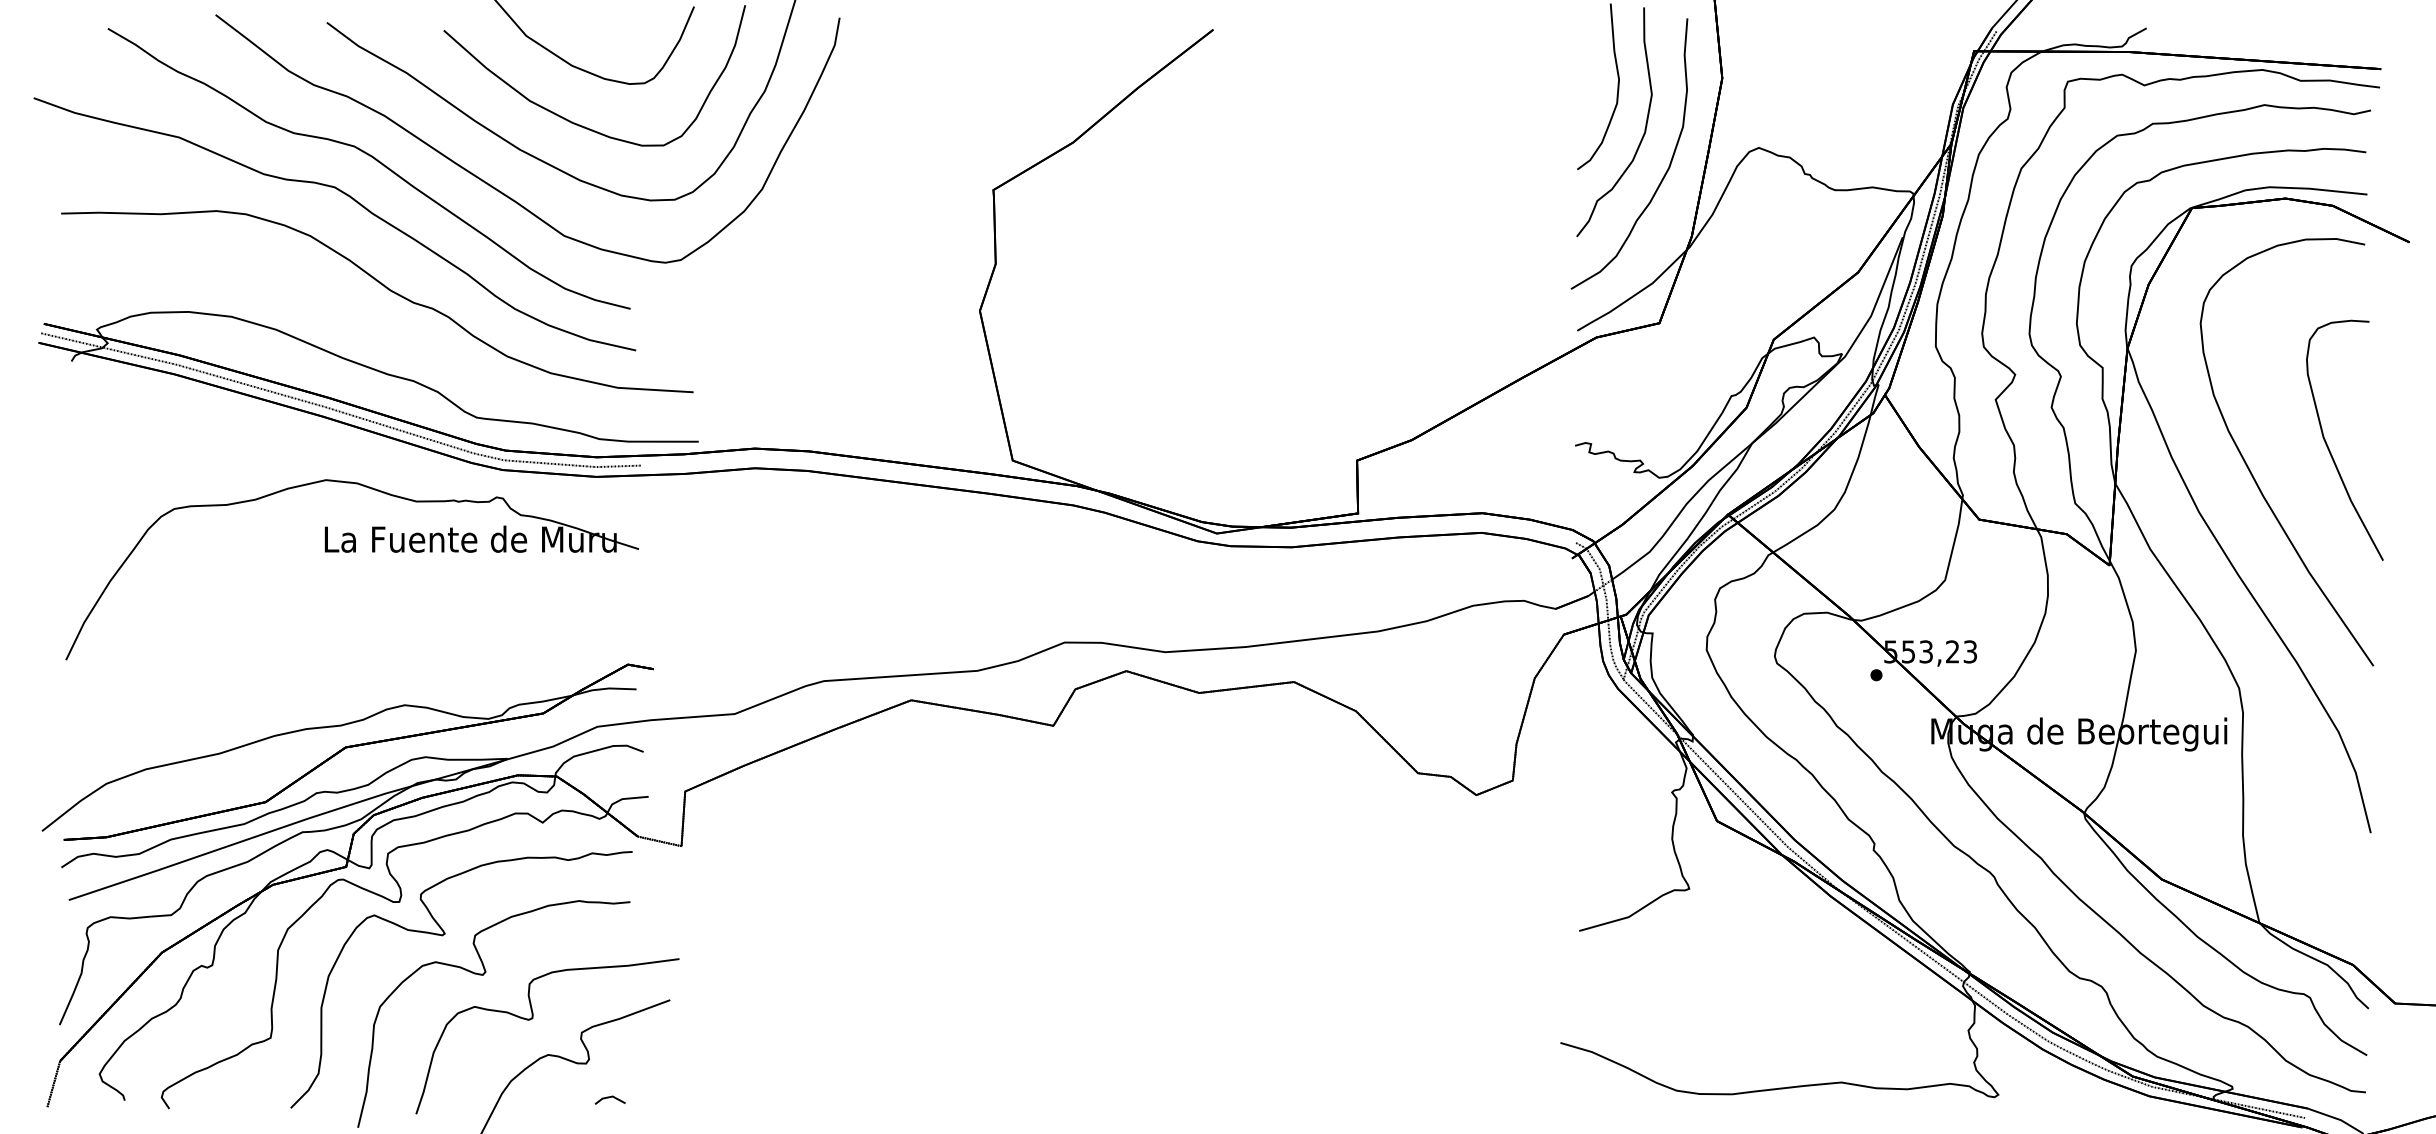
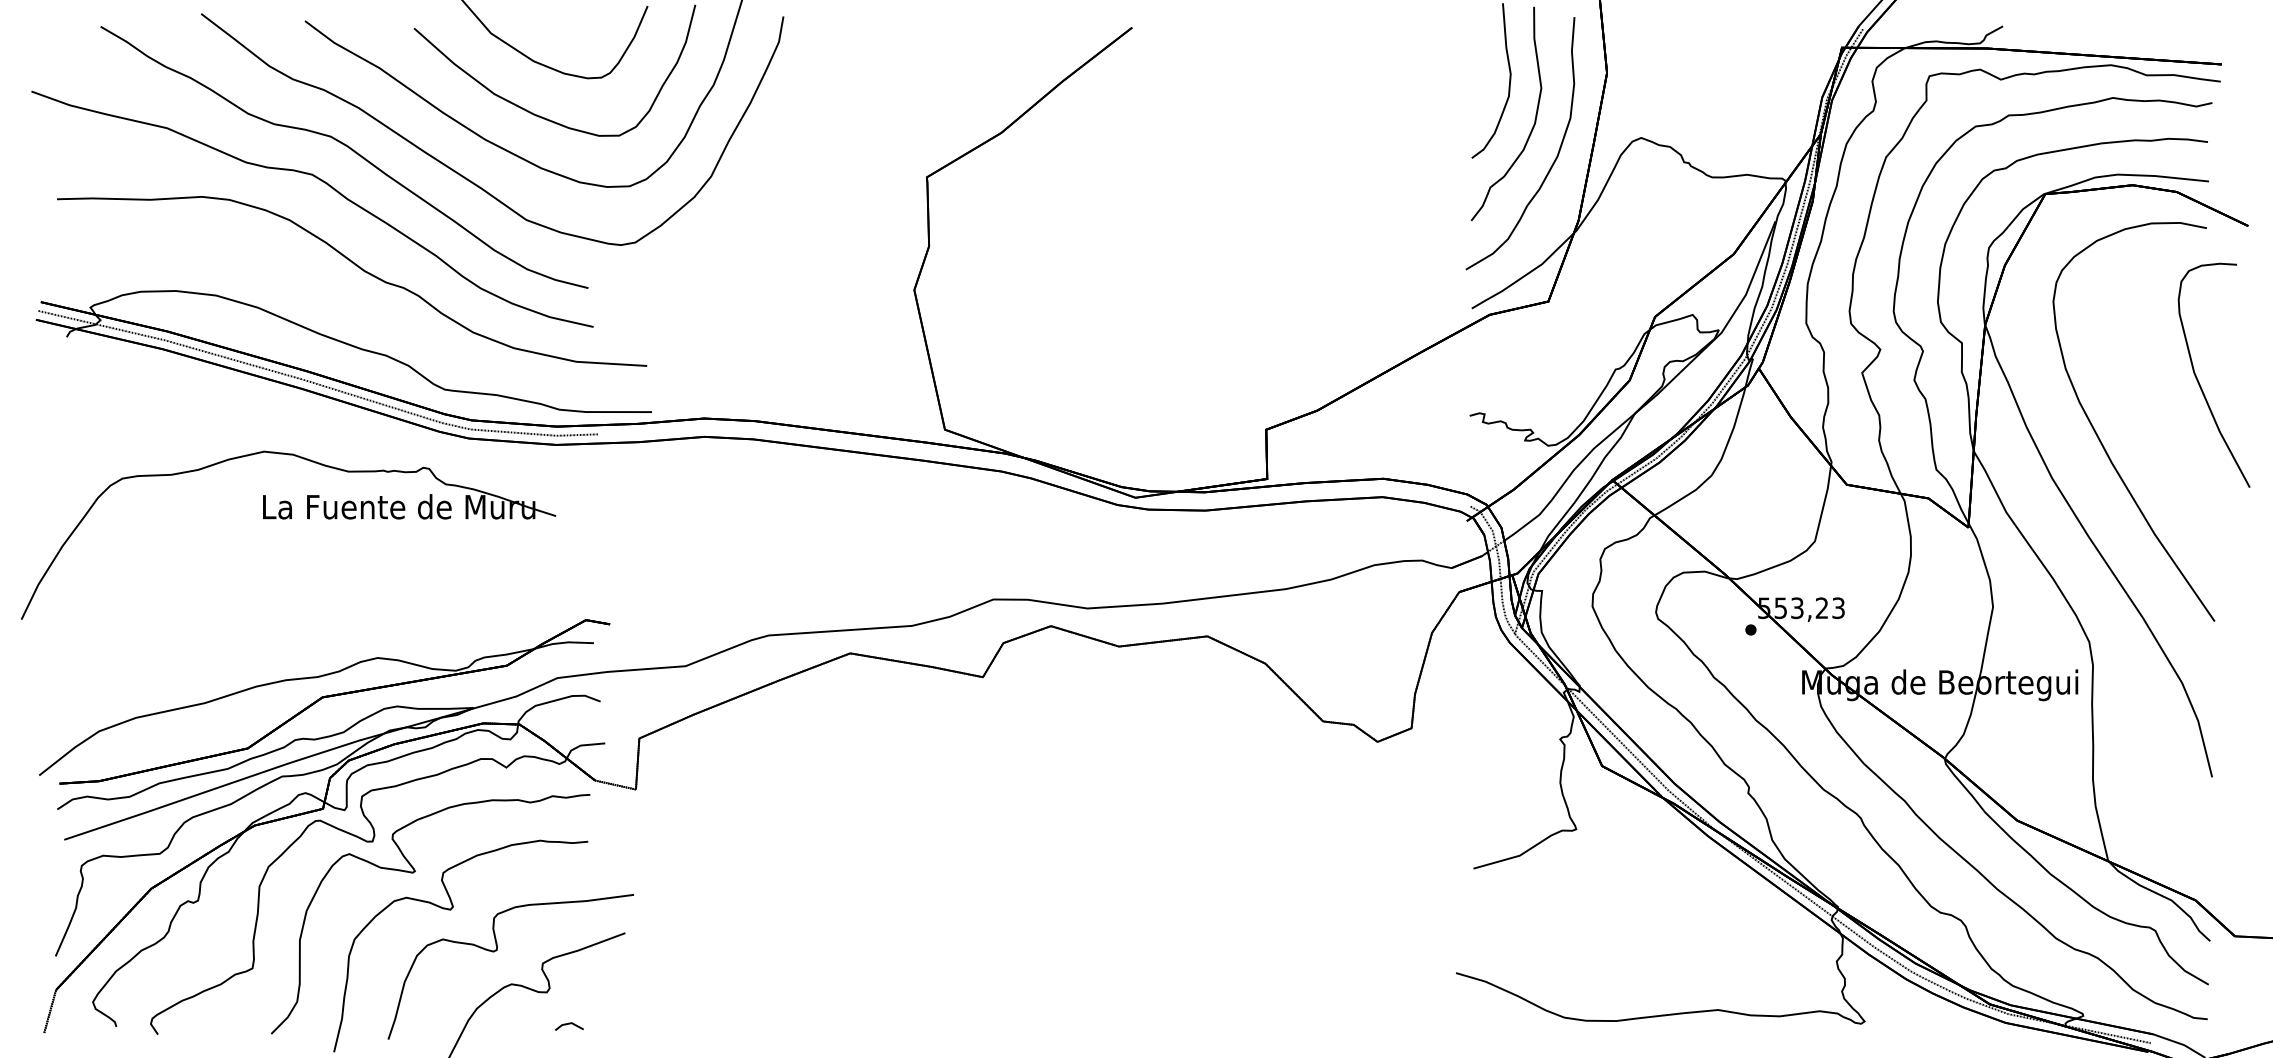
part: (2328, 445) -> (2198, 380), moved
part: (353, 552) -> (289, 519), moved

